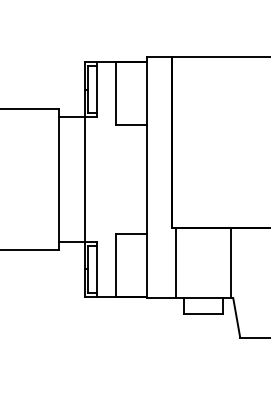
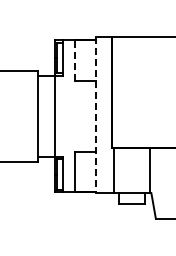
line: (116, 93) -> (75, 60), solid -> dashed
line: (147, 178) -> (95, 115), solid -> dashed

